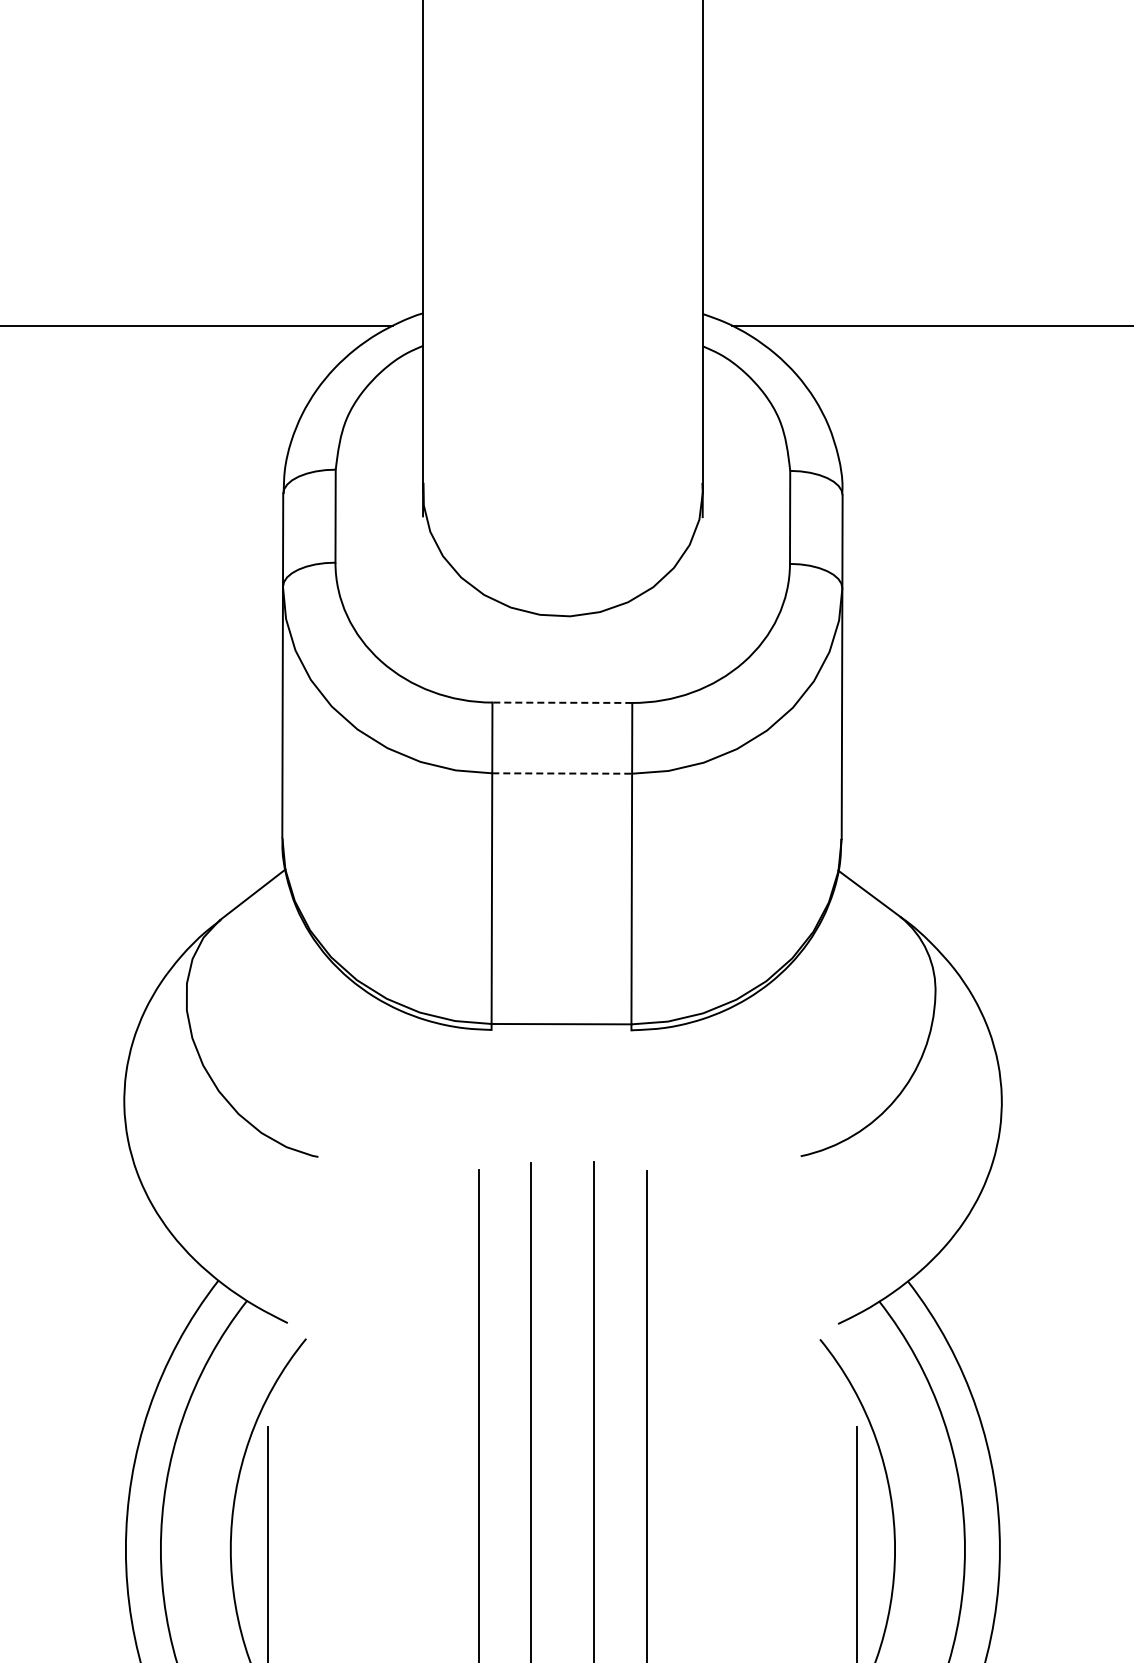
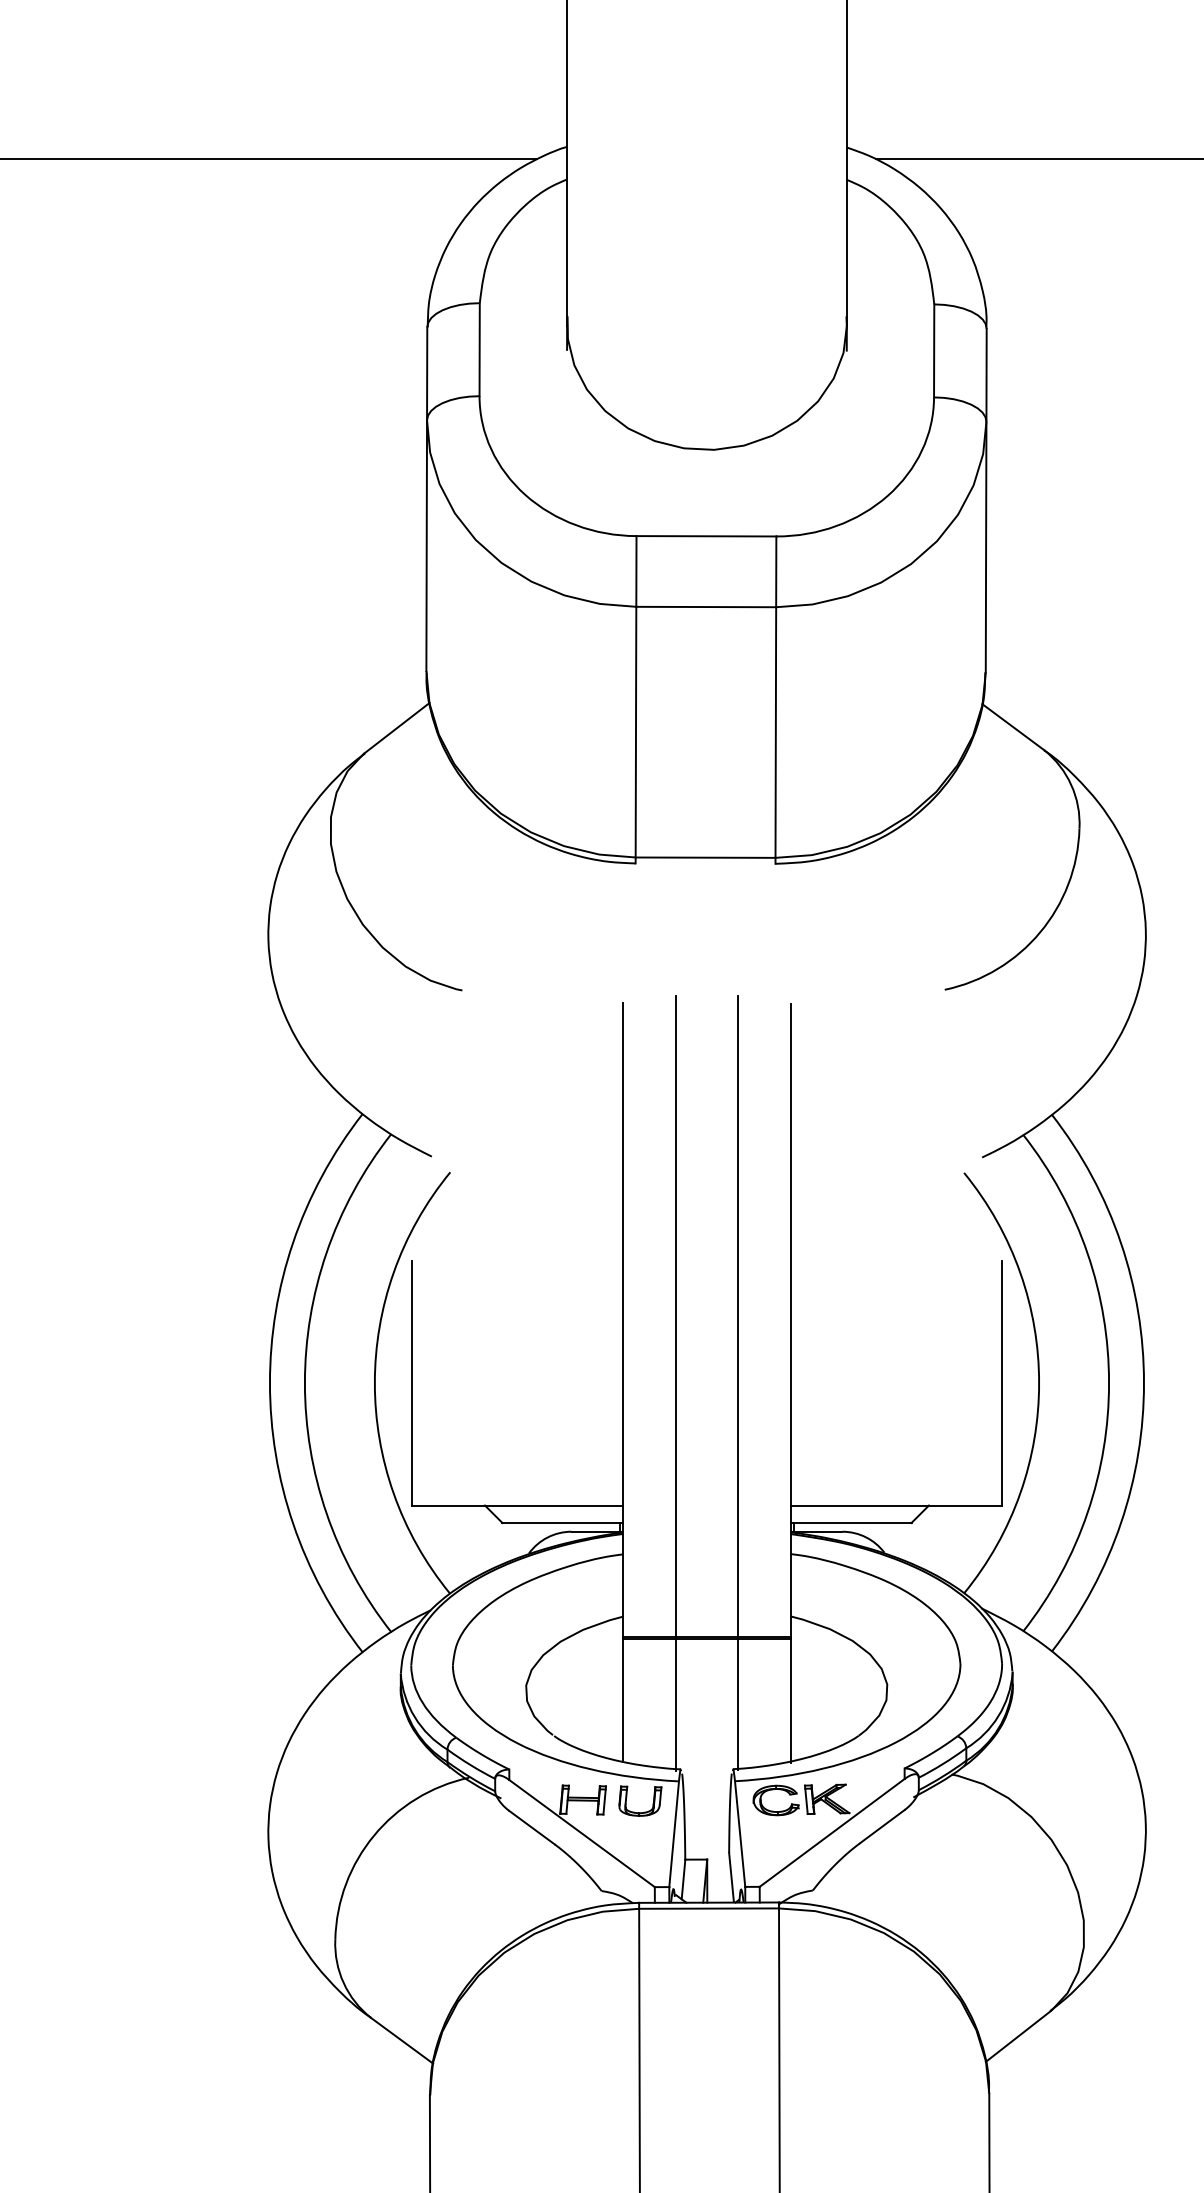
line: (562, 702) -> (706, 536), dashed -> solid
line: (562, 773) -> (706, 607), dashed -> solid

